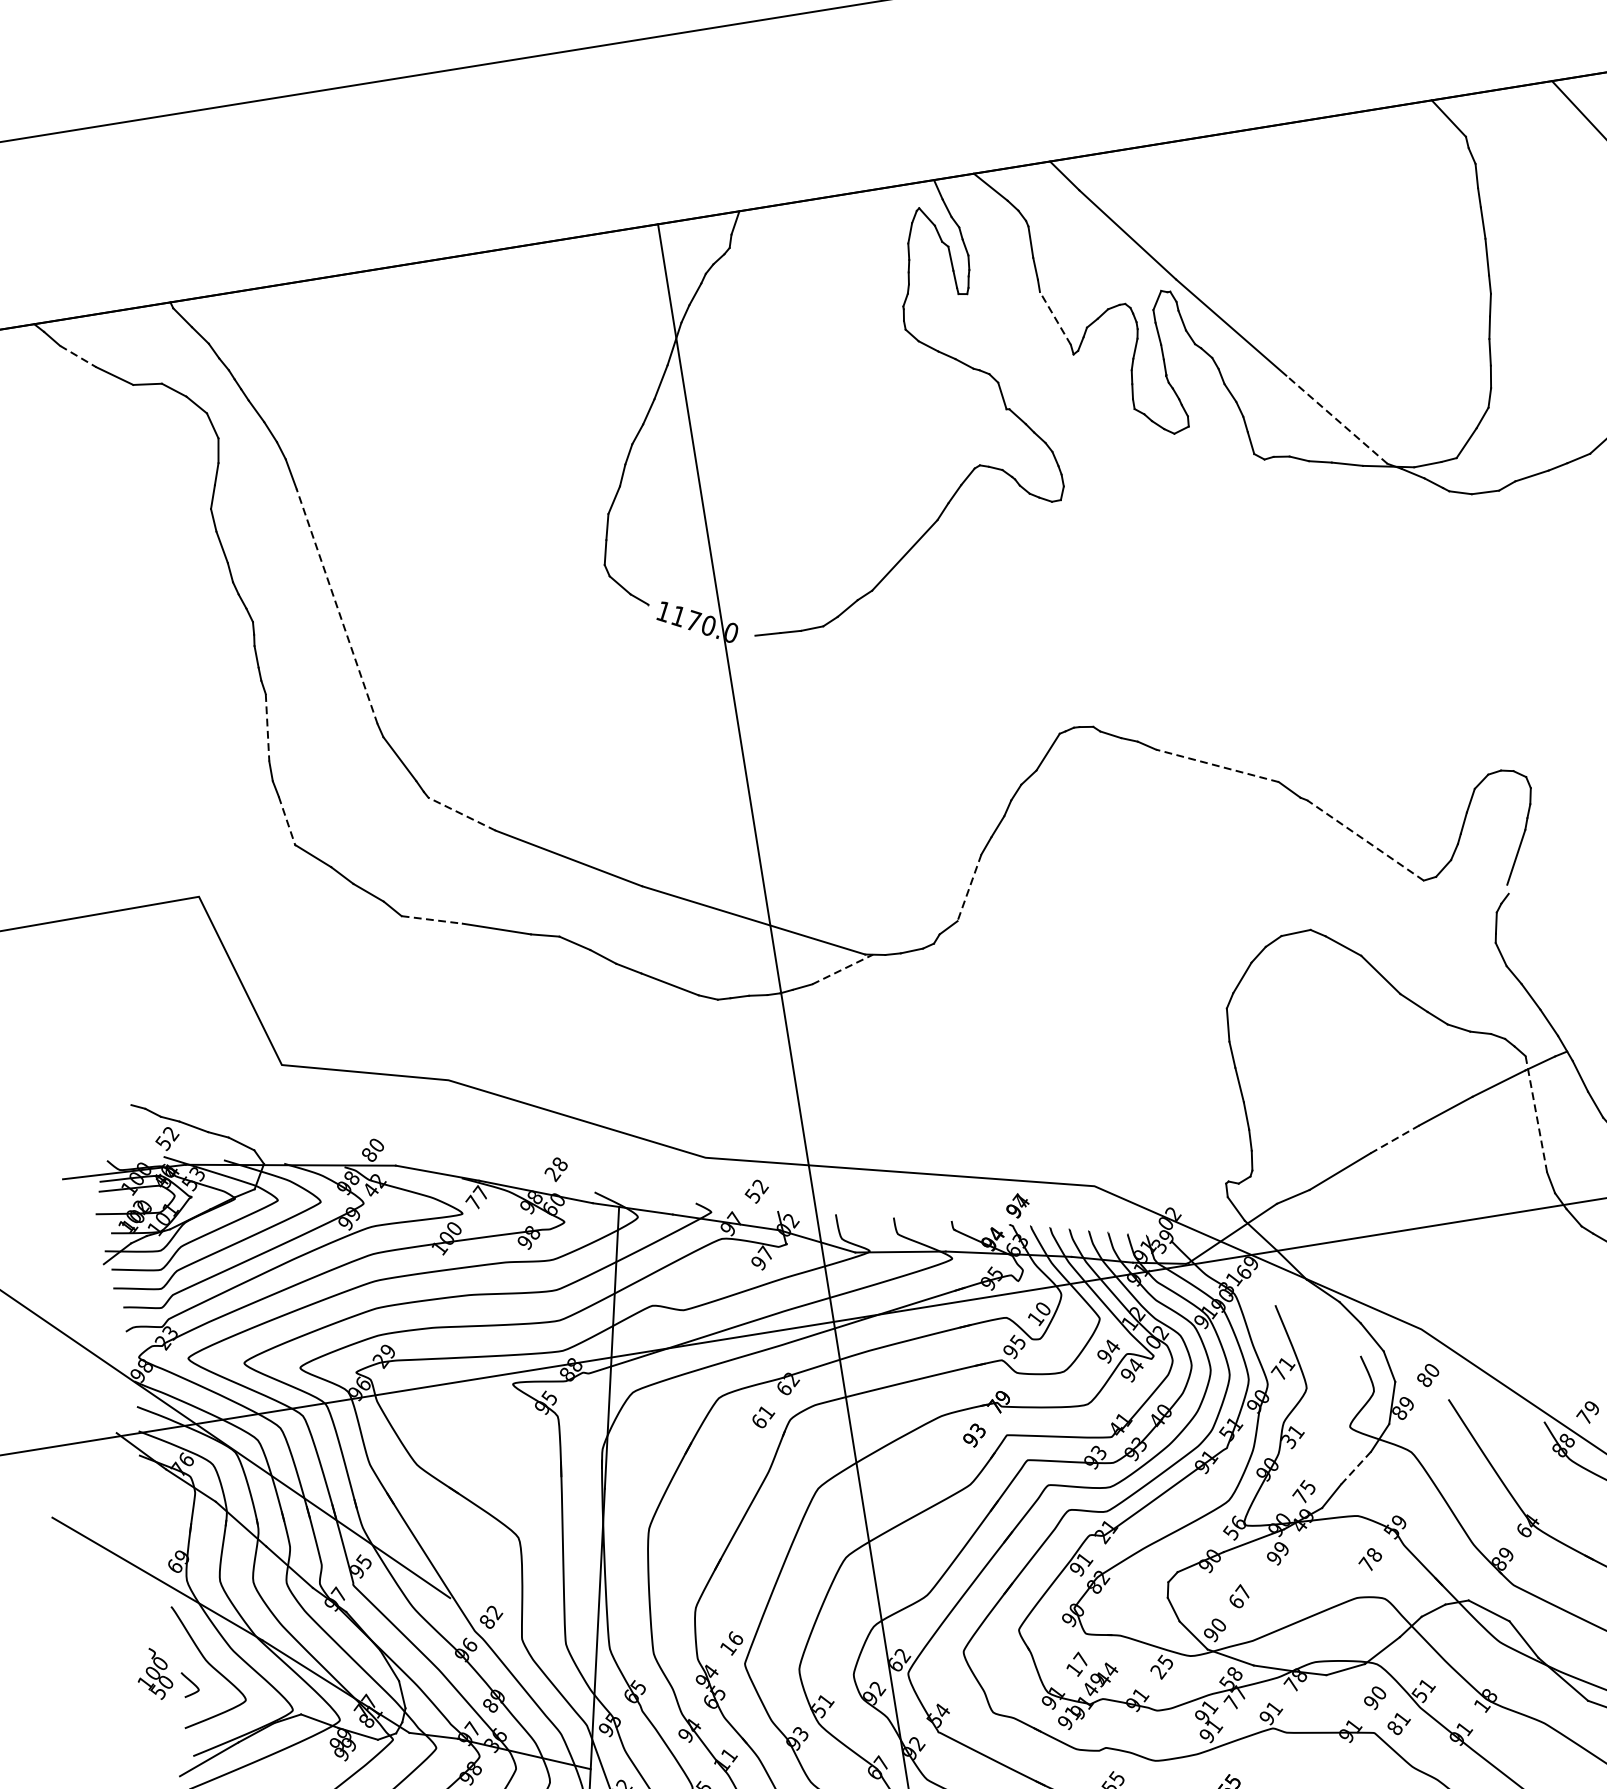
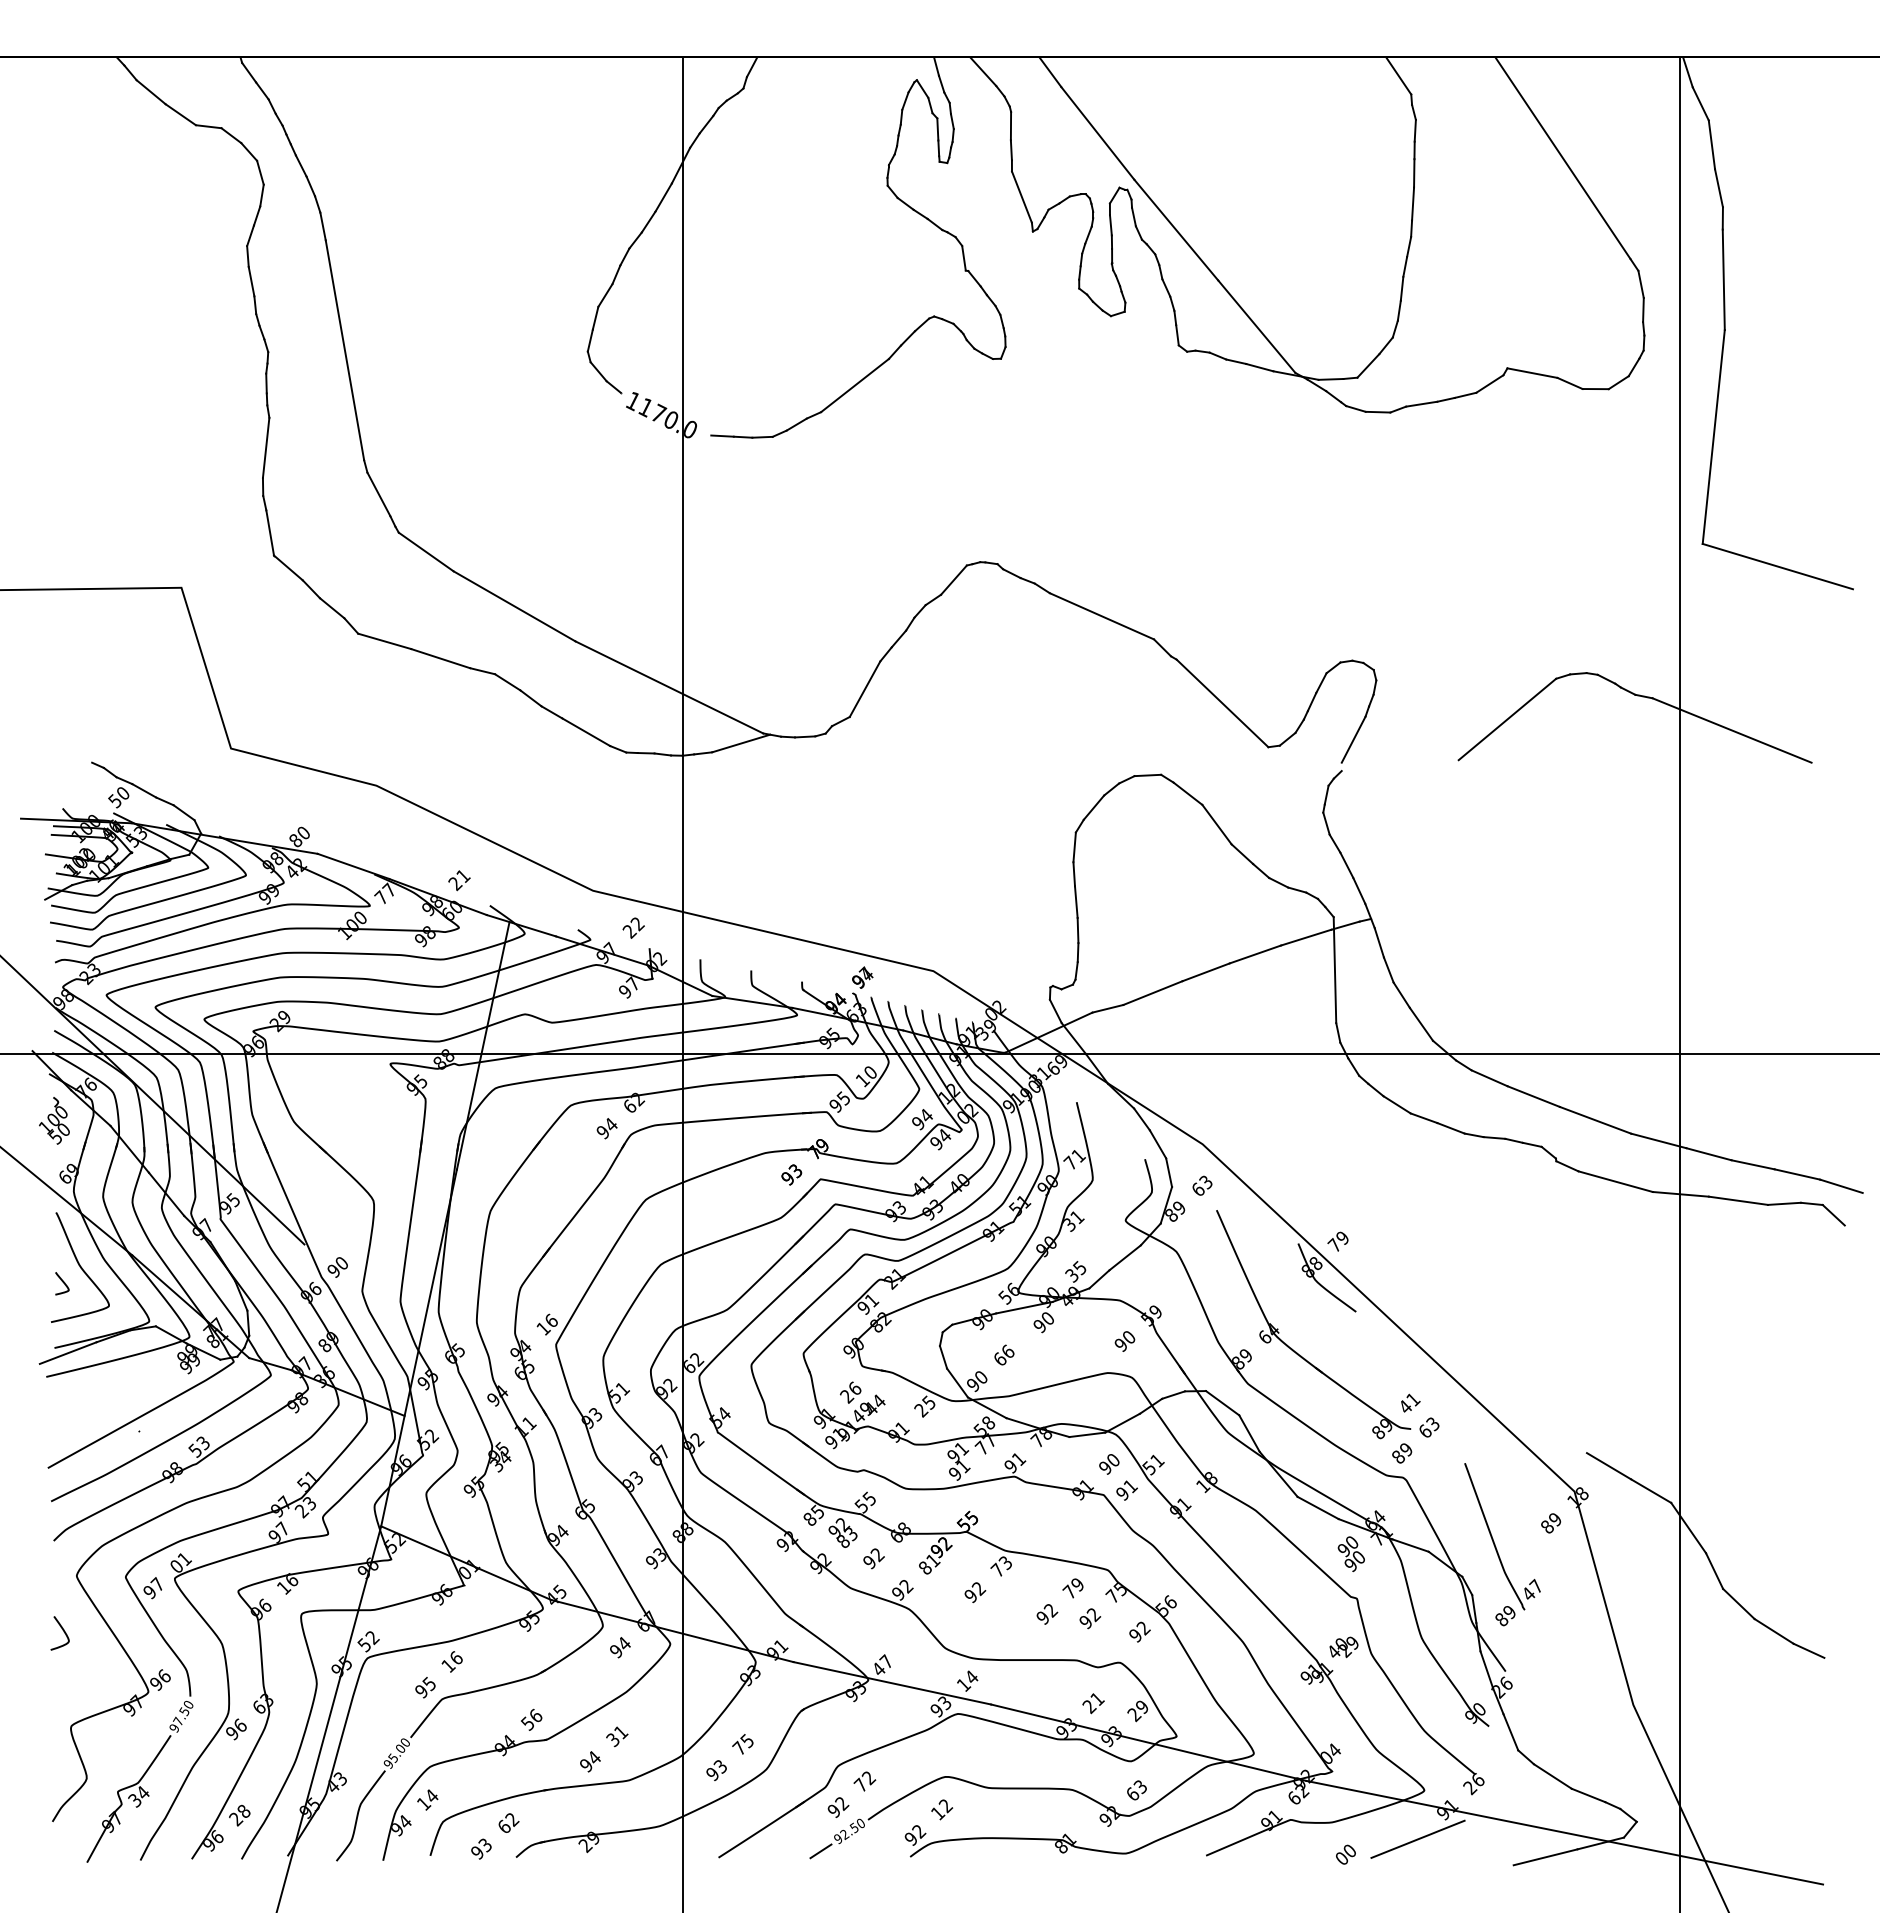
line: (1054, 317) -> (1021, 196), dashed -> solid
line: (78, 356) -> (151, 92), dashed -> solid
line: (1336, 419) -> (1256, 326), dashed -> solid
line: (336, 606) -> (344, 350), dashed -> solid
line: (268, 728) -> (266, 448), dashed -> solid
line: (1216, 766) -> (1101, 616), dashed -> solid
line: (462, 814) -> (426, 552), dashed -> solid
line: (287, 820) -> (270, 532), dashed -> solid
line: (1365, 840) -> (1222, 703), dashed -> solid
line: (970, 888) -> (865, 689), dashed -> solid
line: (431, 920) -> (384, 641), dashed -> solid
line: (843, 969) -> (741, 743), dashed -> solid
line: (1535, 1113) -> (1334, 969), dashed -> solid
text: (171, 1133) -> (123, 793), 52 -> 50
line: (1395, 1139) -> (1206, 972), dashed -> solid
text: (560, 1163) -> (463, 875), 28 -> 21
text: (752, 1196) -> (629, 931), 52 -> 22
text: (1427, 1374) -> (1201, 1185), 80 -> 63
text: (763, 1416) -> (607, 1128), 61 -> 94
line: (1355, 1468) -> (1124, 1258), dashed -> solid
text: (1299, 1495) -> (1071, 1274), 75 -> 35
text: (1281, 1549) -> (1047, 1319), 99 -> 90
text: (1369, 1559) -> (1124, 1340), 78 -> 90
text: (1243, 1591) -> (1007, 1351), 67 -> 66
text: (491, 1617) -> (338, 1267), 82 -> 90
text: (1077, 1664) -> (850, 1392), 17 -> 26
part: (154, 1673) -> (54, 1120), moved
text: (1395, 1727) -> (1123, 1493), 81 -> 91

